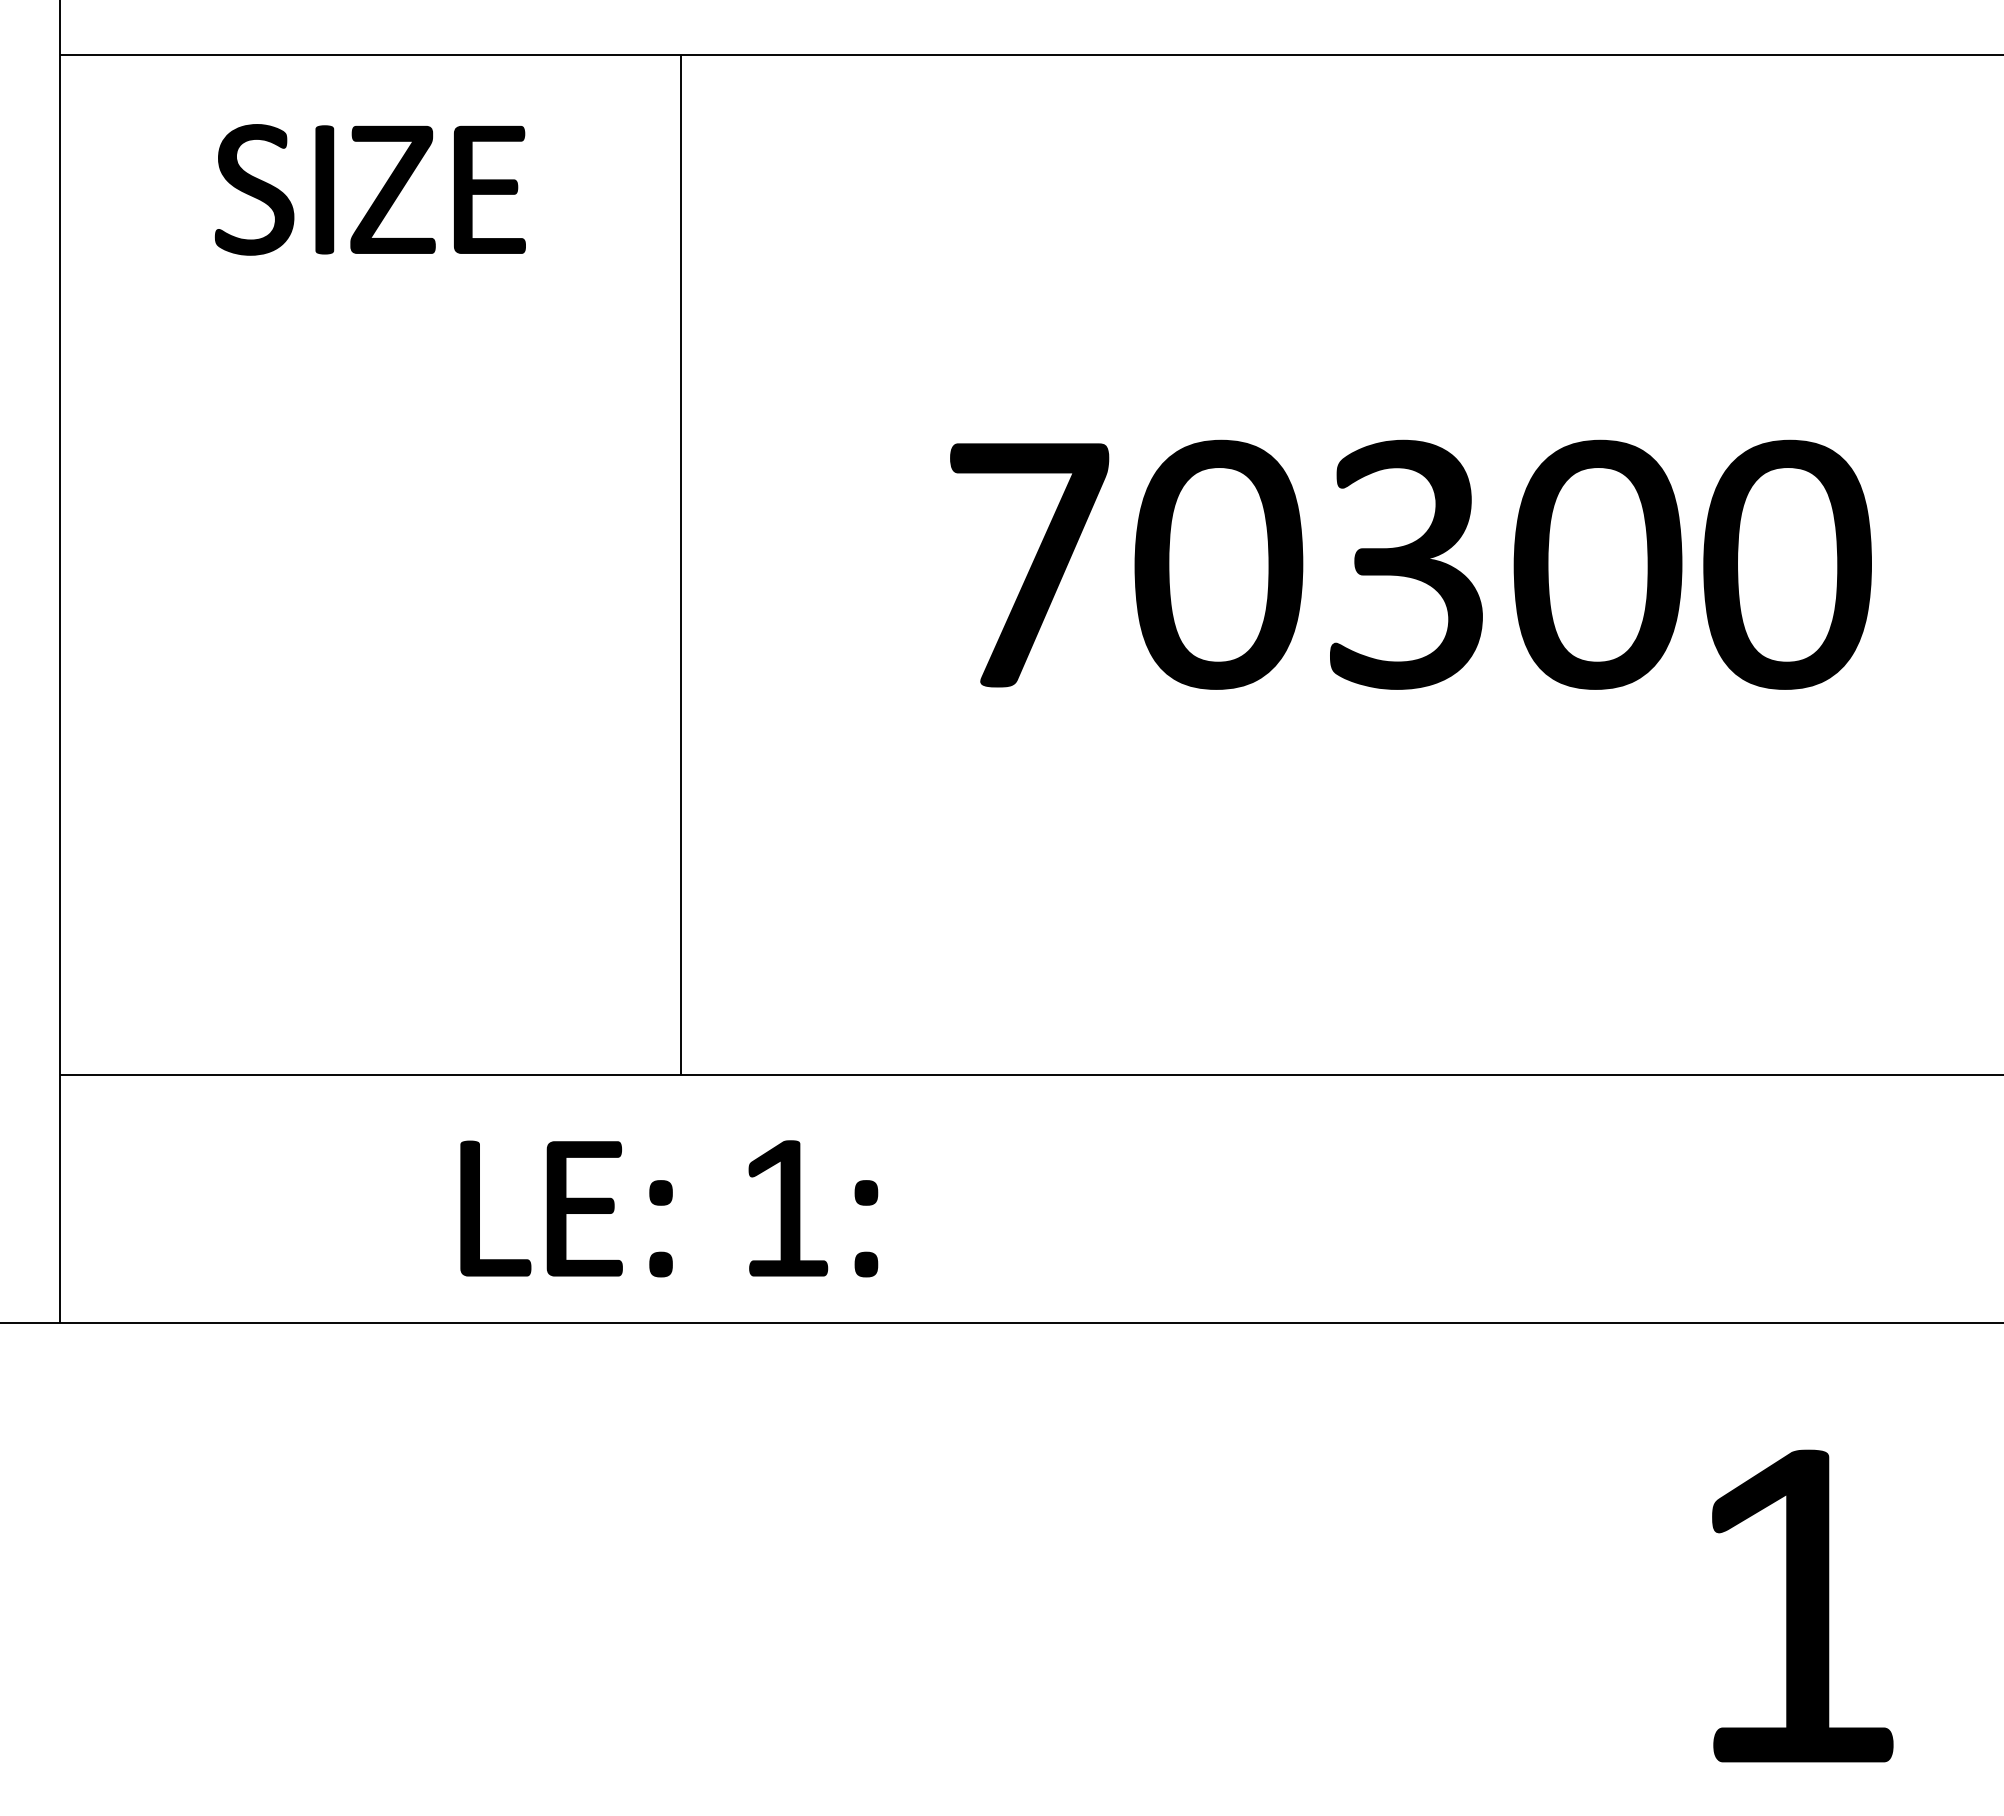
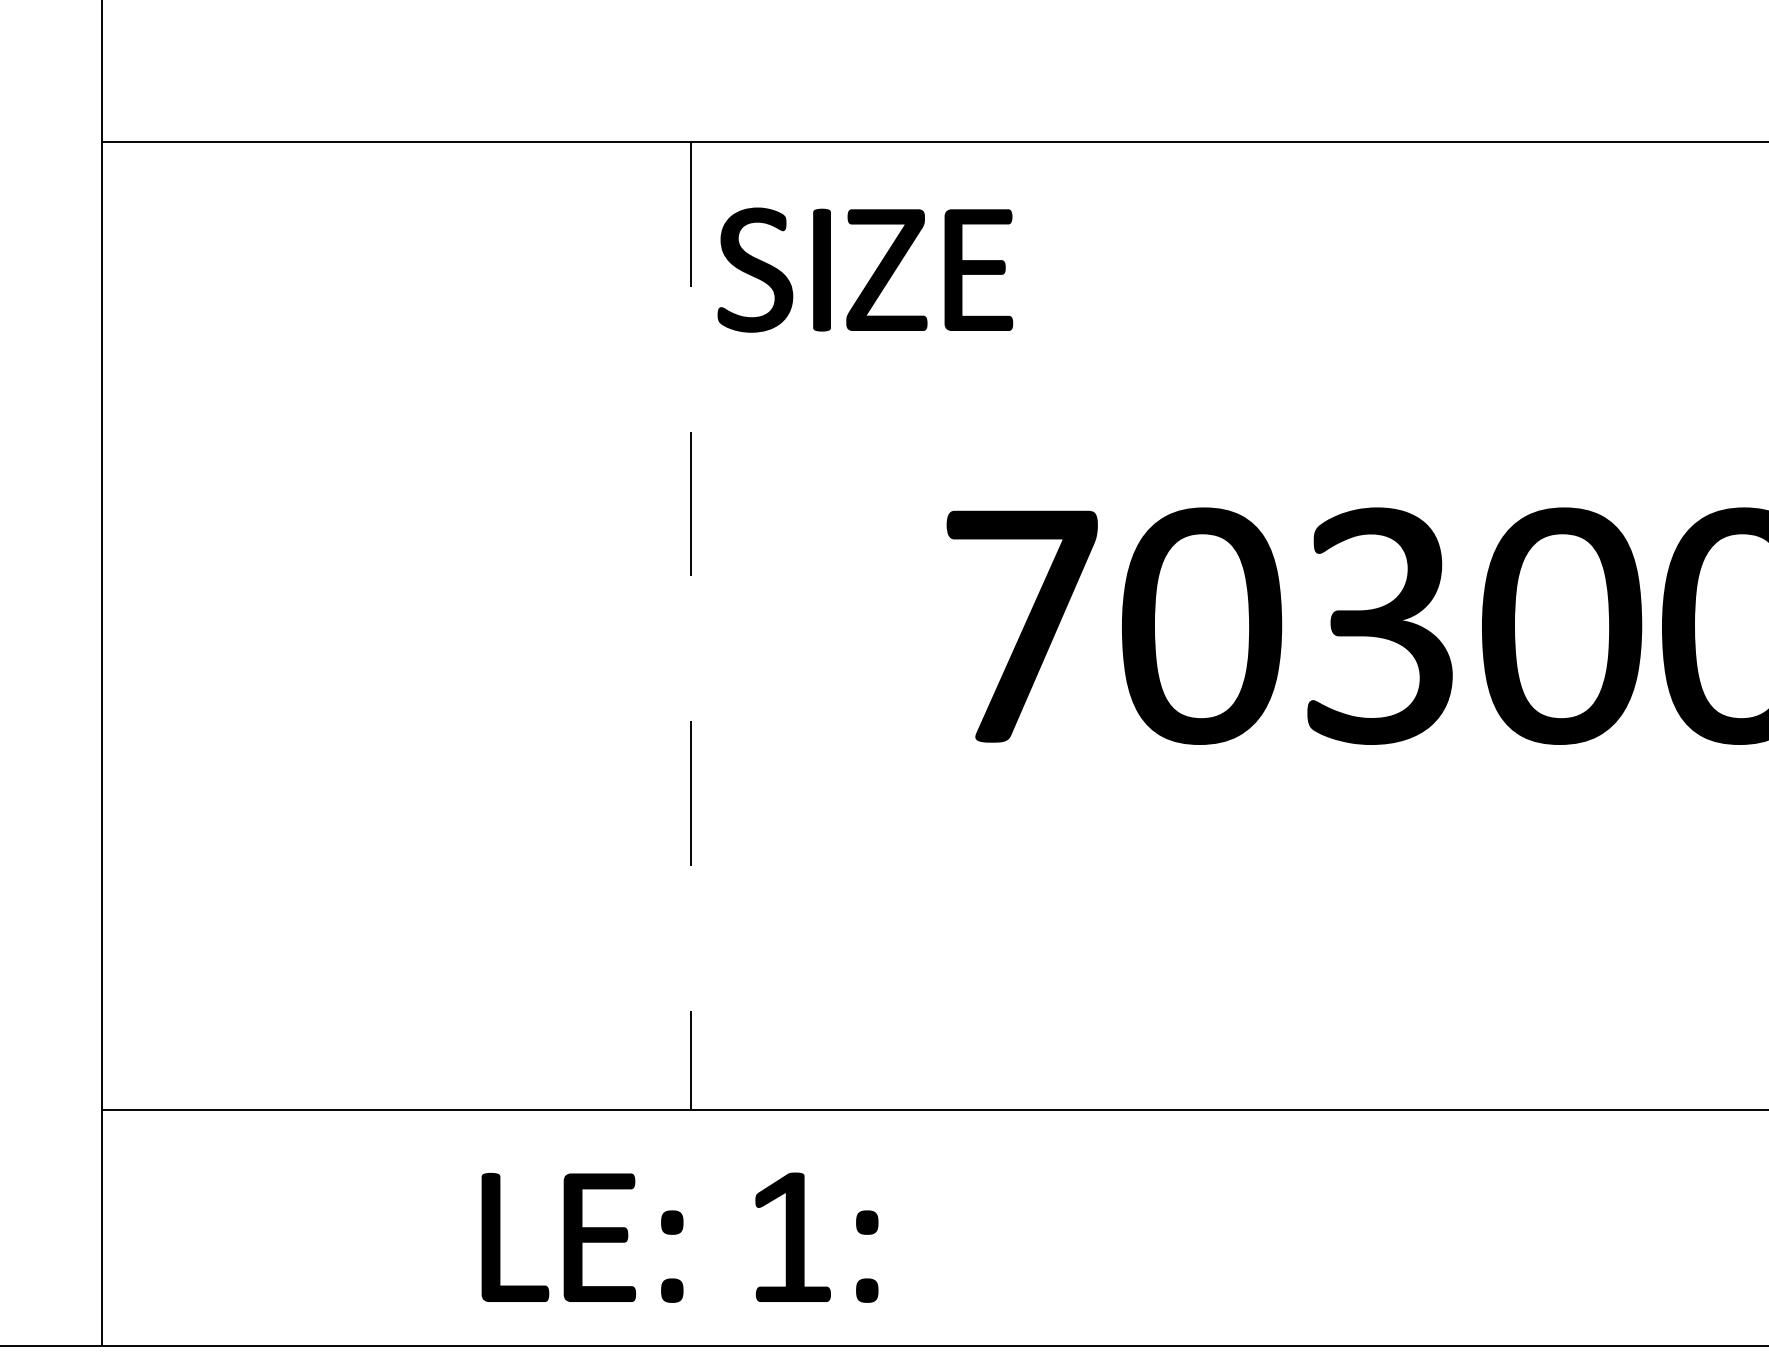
part: (377, 195) -> (872, 275), moved
line: (680, 565) -> (690, 626), solid -> dashed

